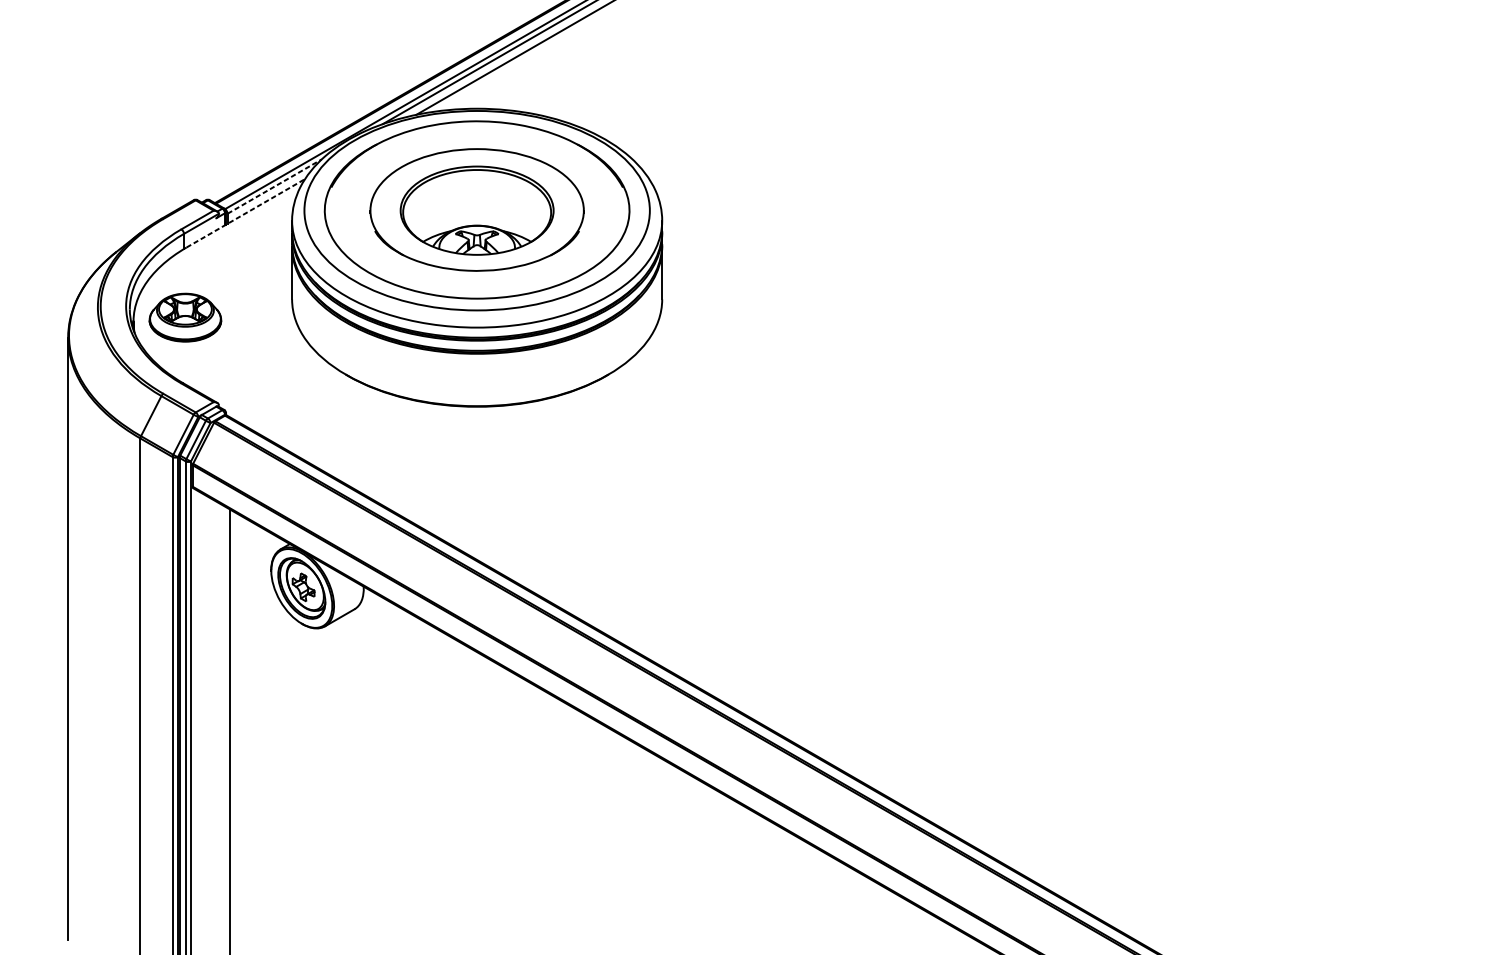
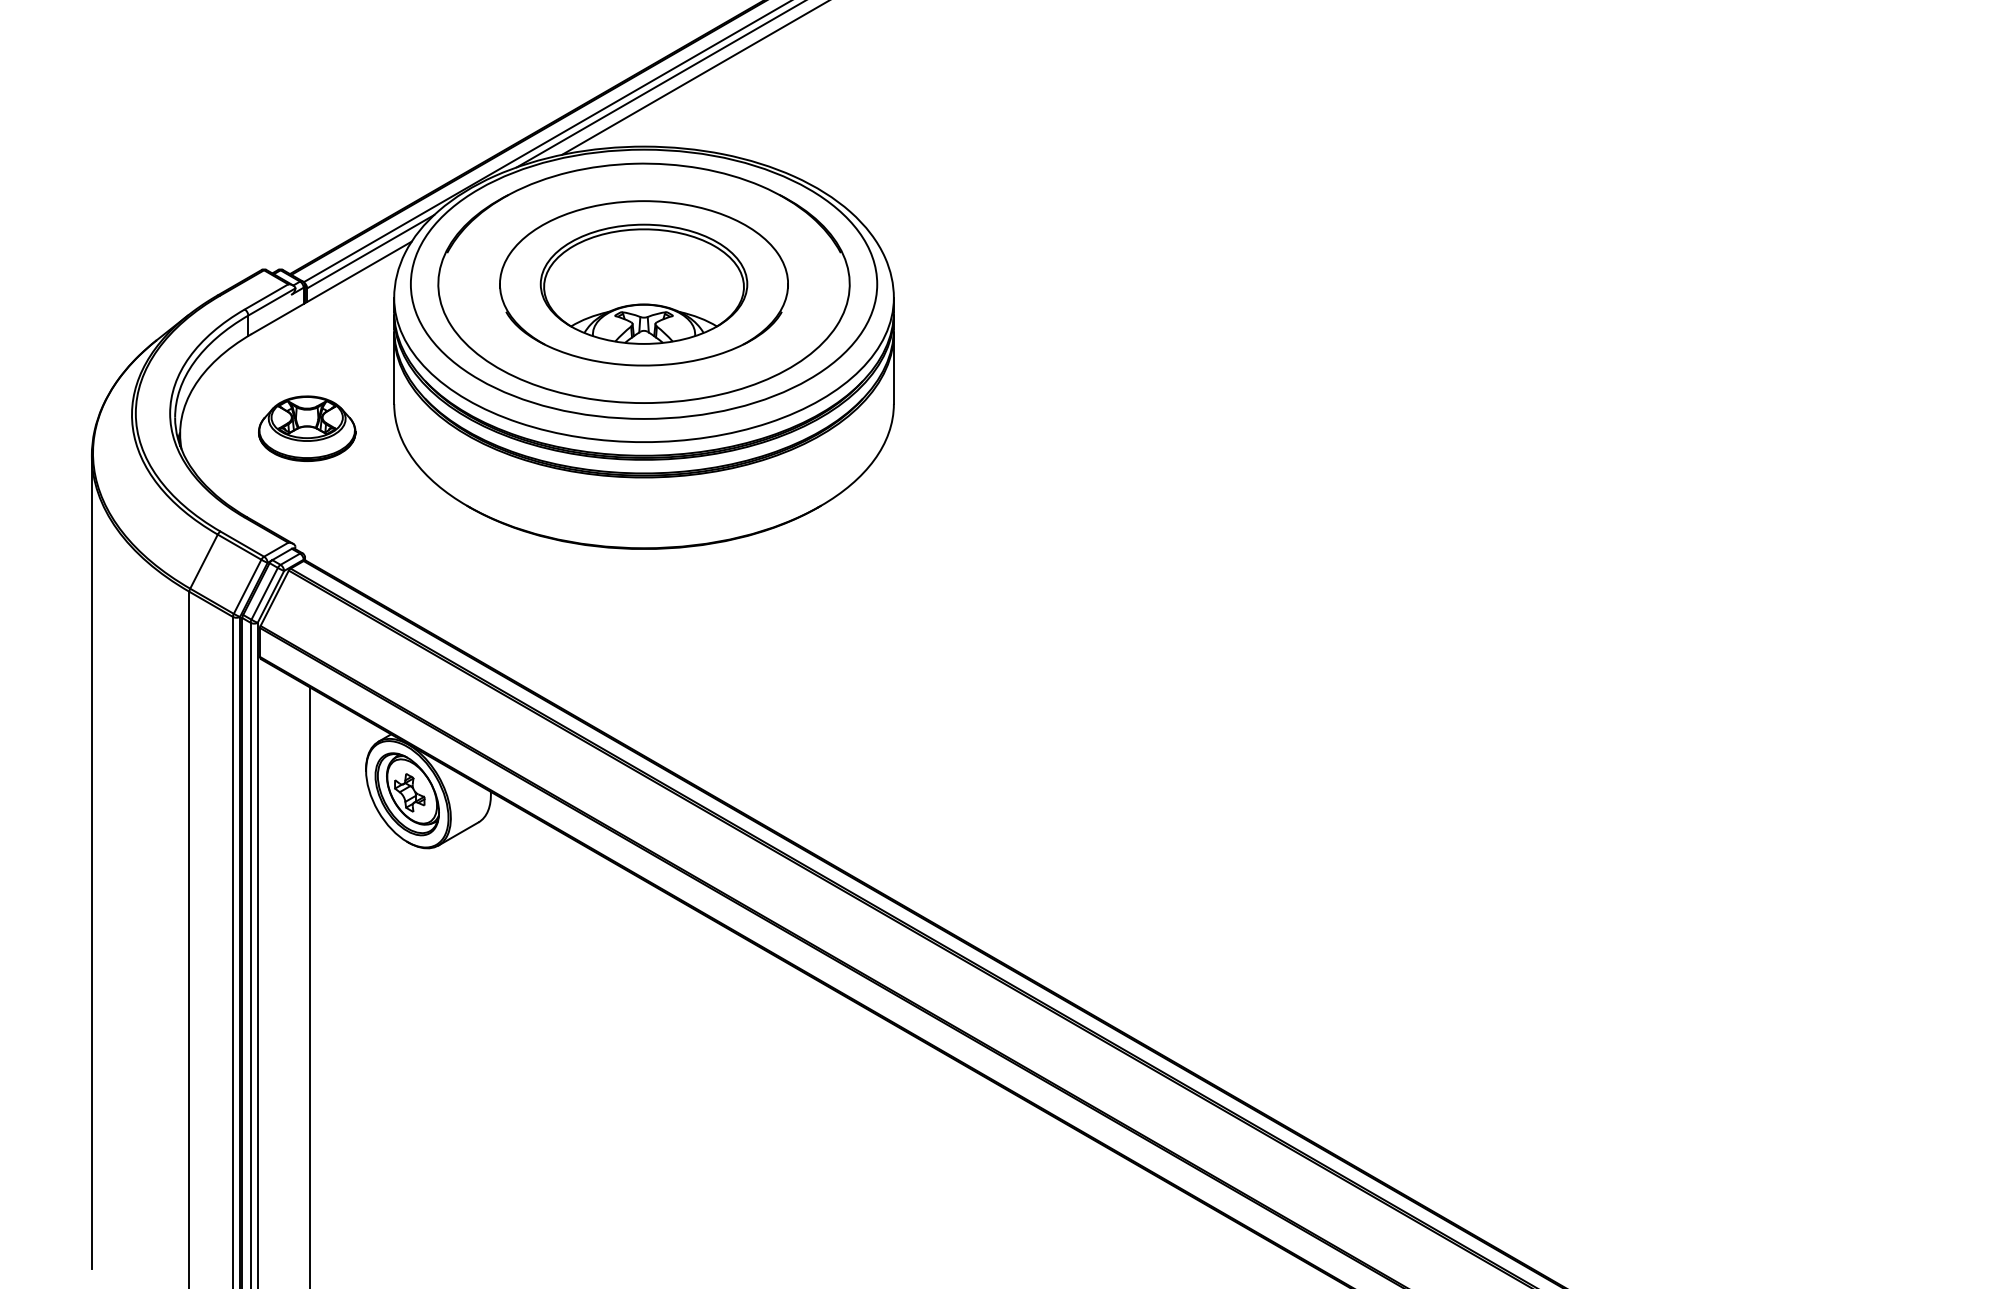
line: (275, 186) -> (371, 251), dashed -> solid
line: (246, 213) -> (332, 287), dashed -> solid
part: (185, 317) -> (307, 428), moved

